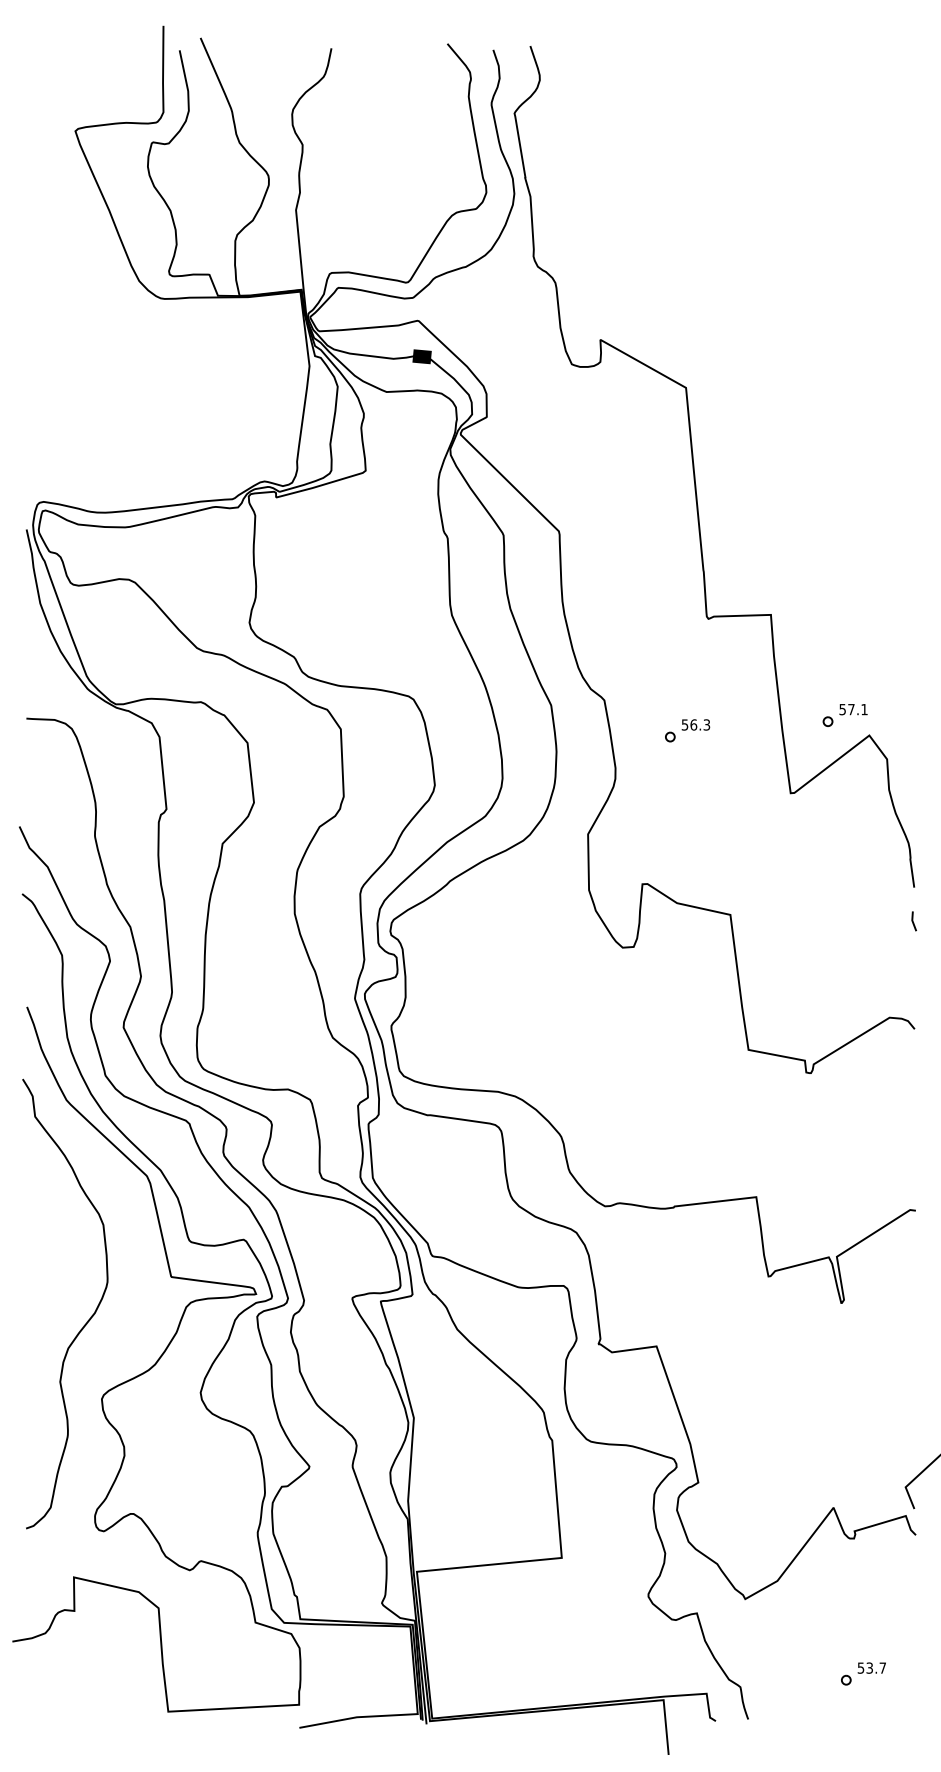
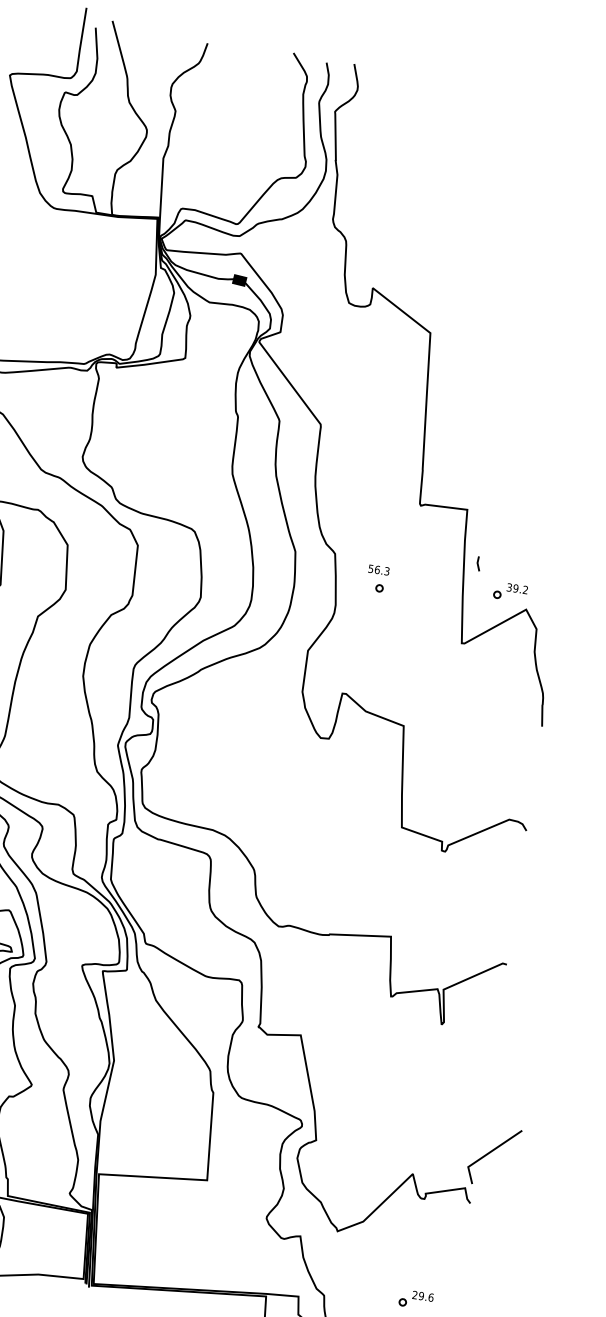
text: (853, 709) -> (517, 588), 57.1 -> 39.2
text: (695, 724) -> (378, 569), moved
line: (913, 921) -> (478, 563), moved
text: (871, 1667) -> (422, 1295), 53.7 -> 29.6

